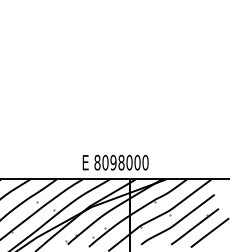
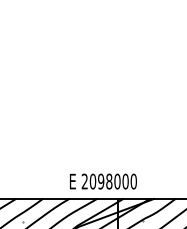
text: (97, 162) -> (84, 181), 8098000 -> 2098000

